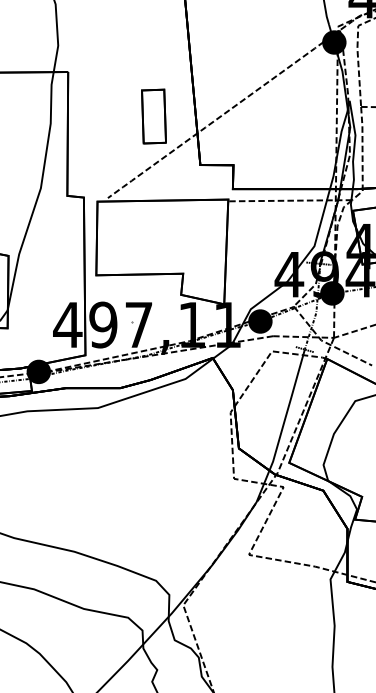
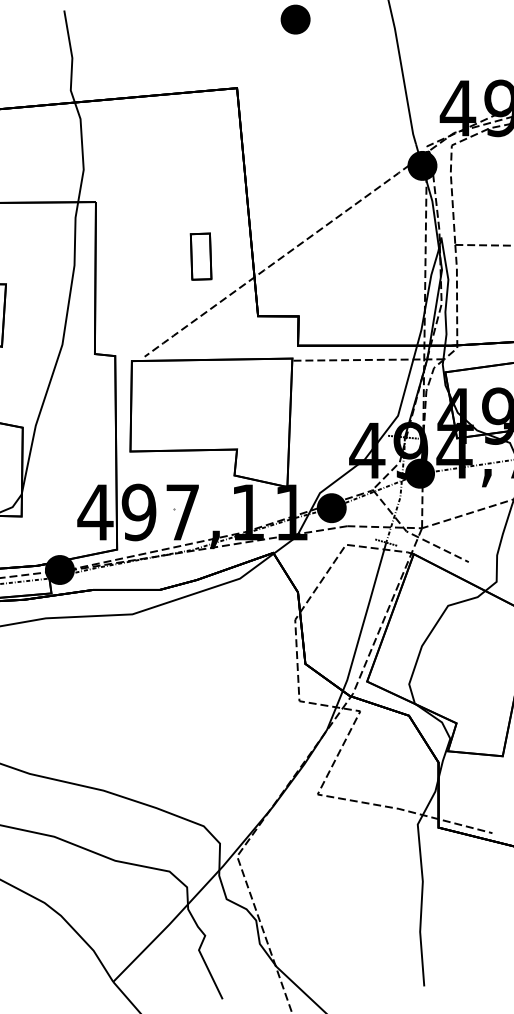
part: (153, 116) -> (200, 256), size x0.7

